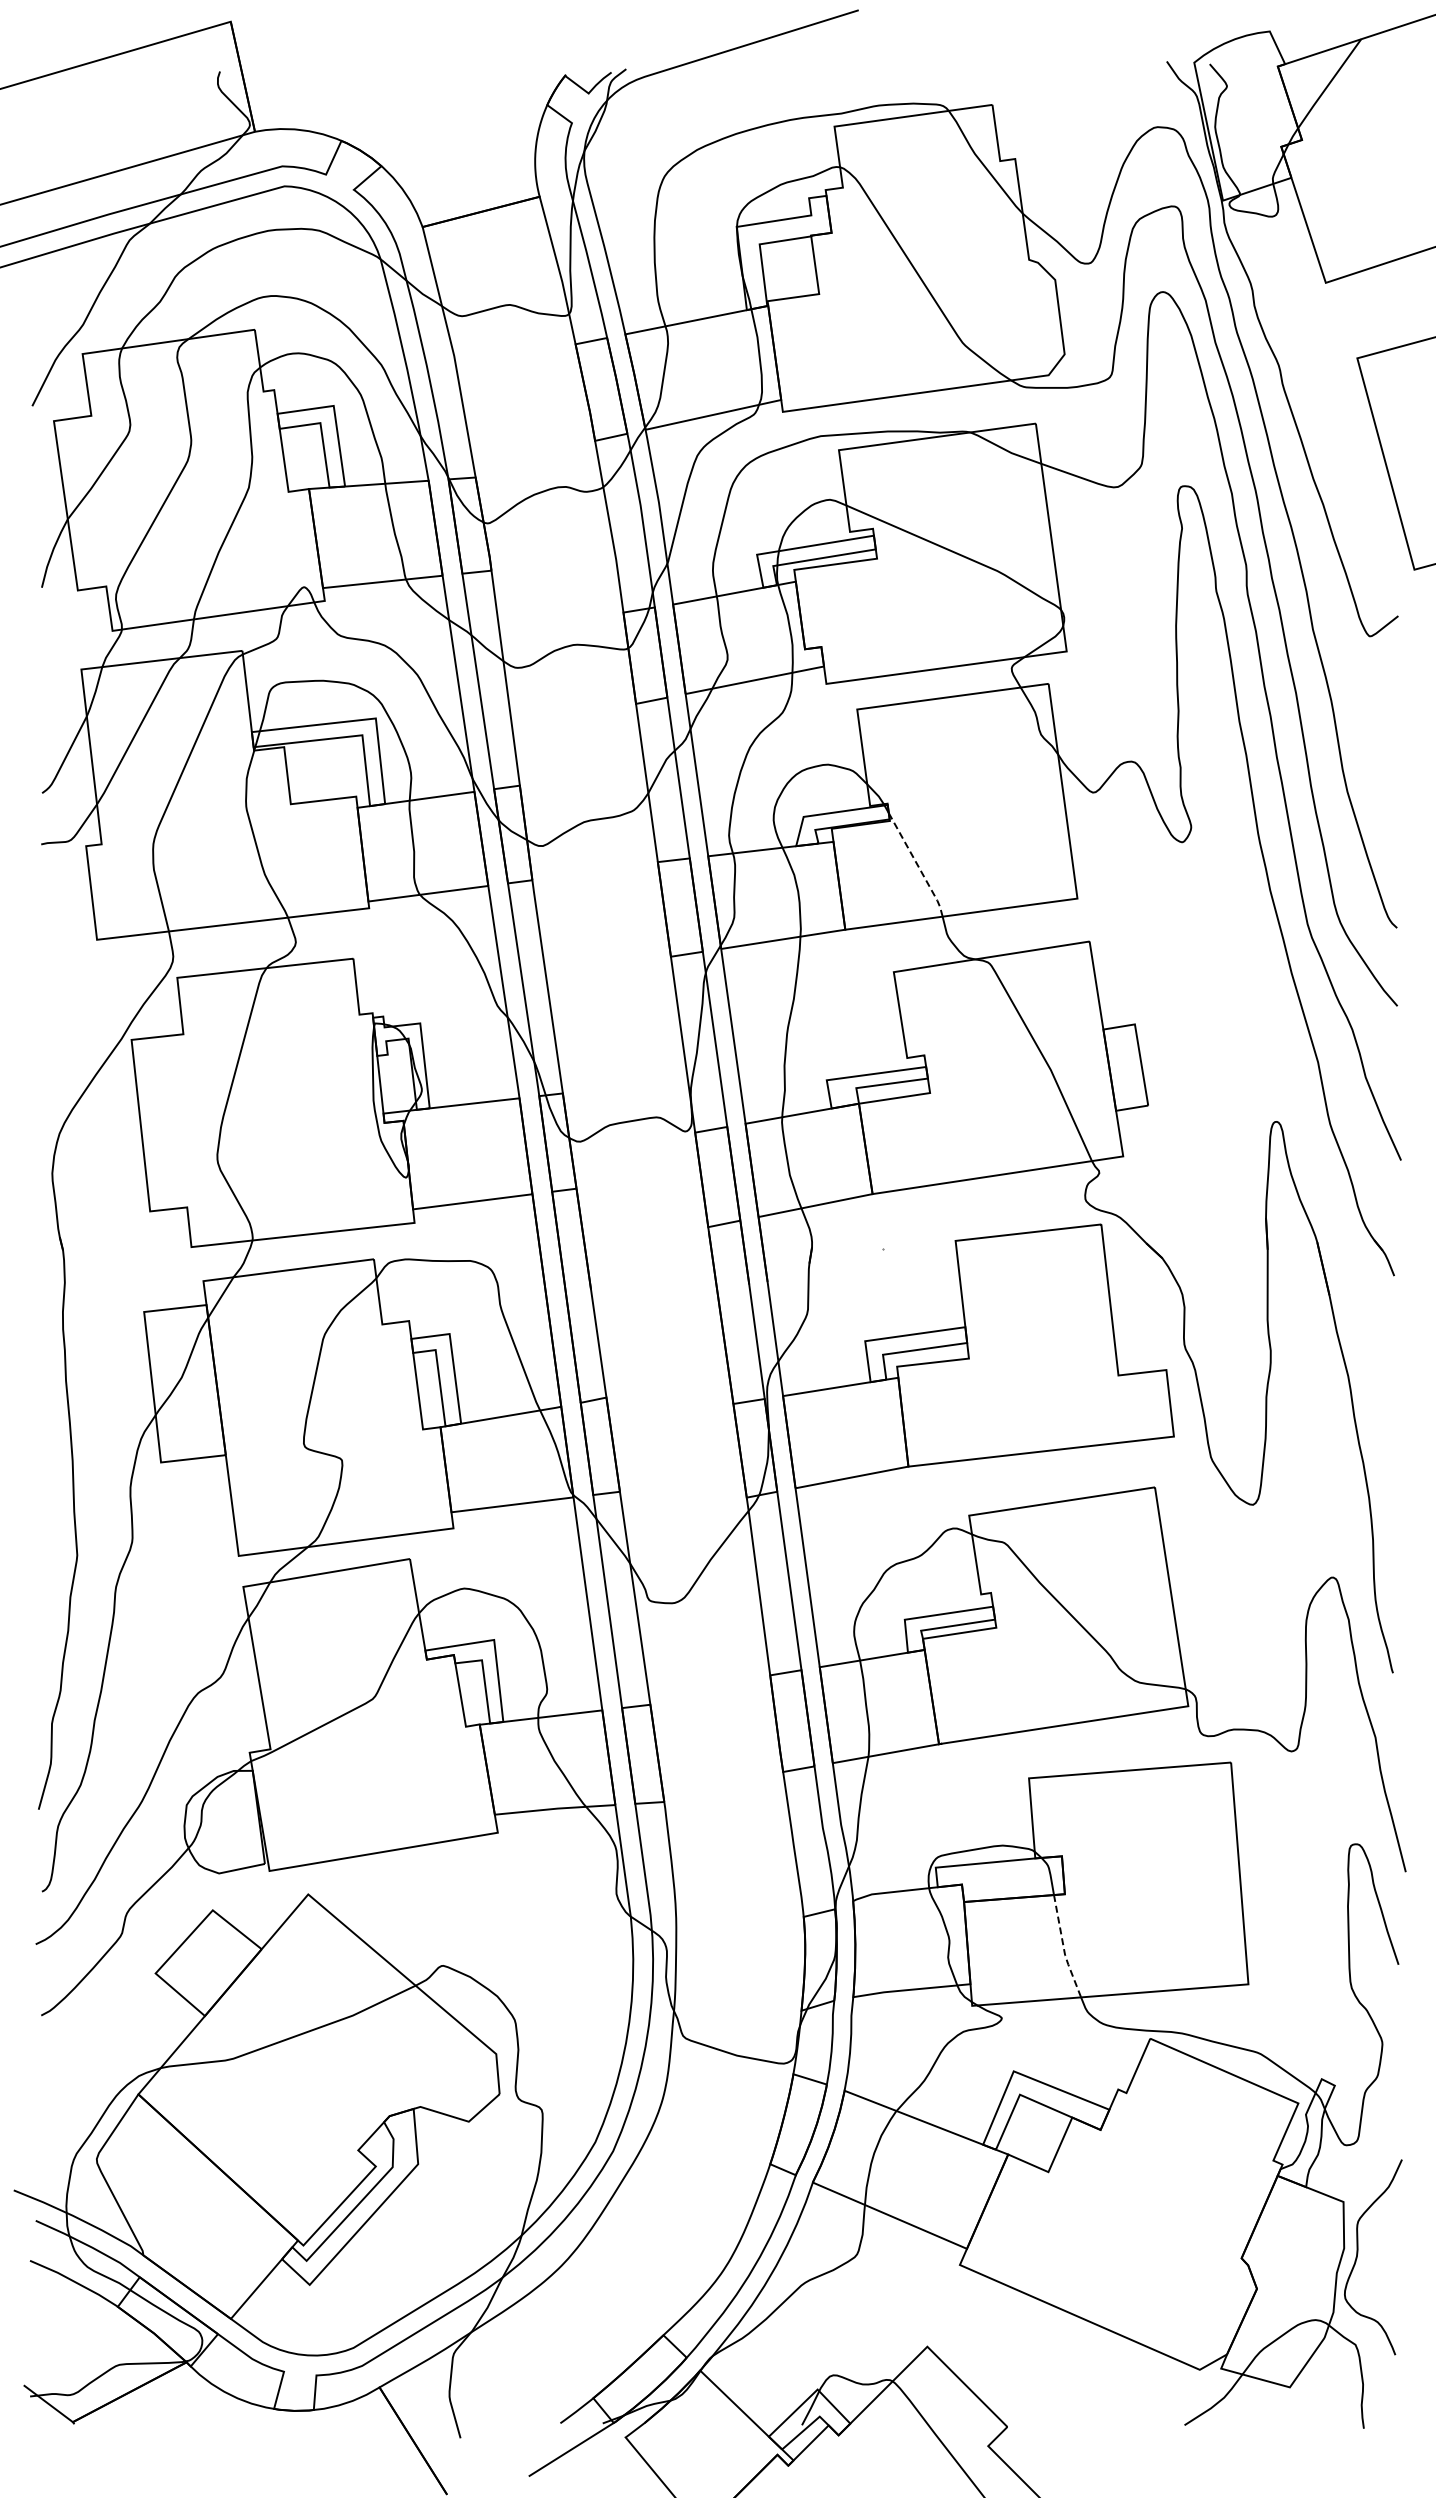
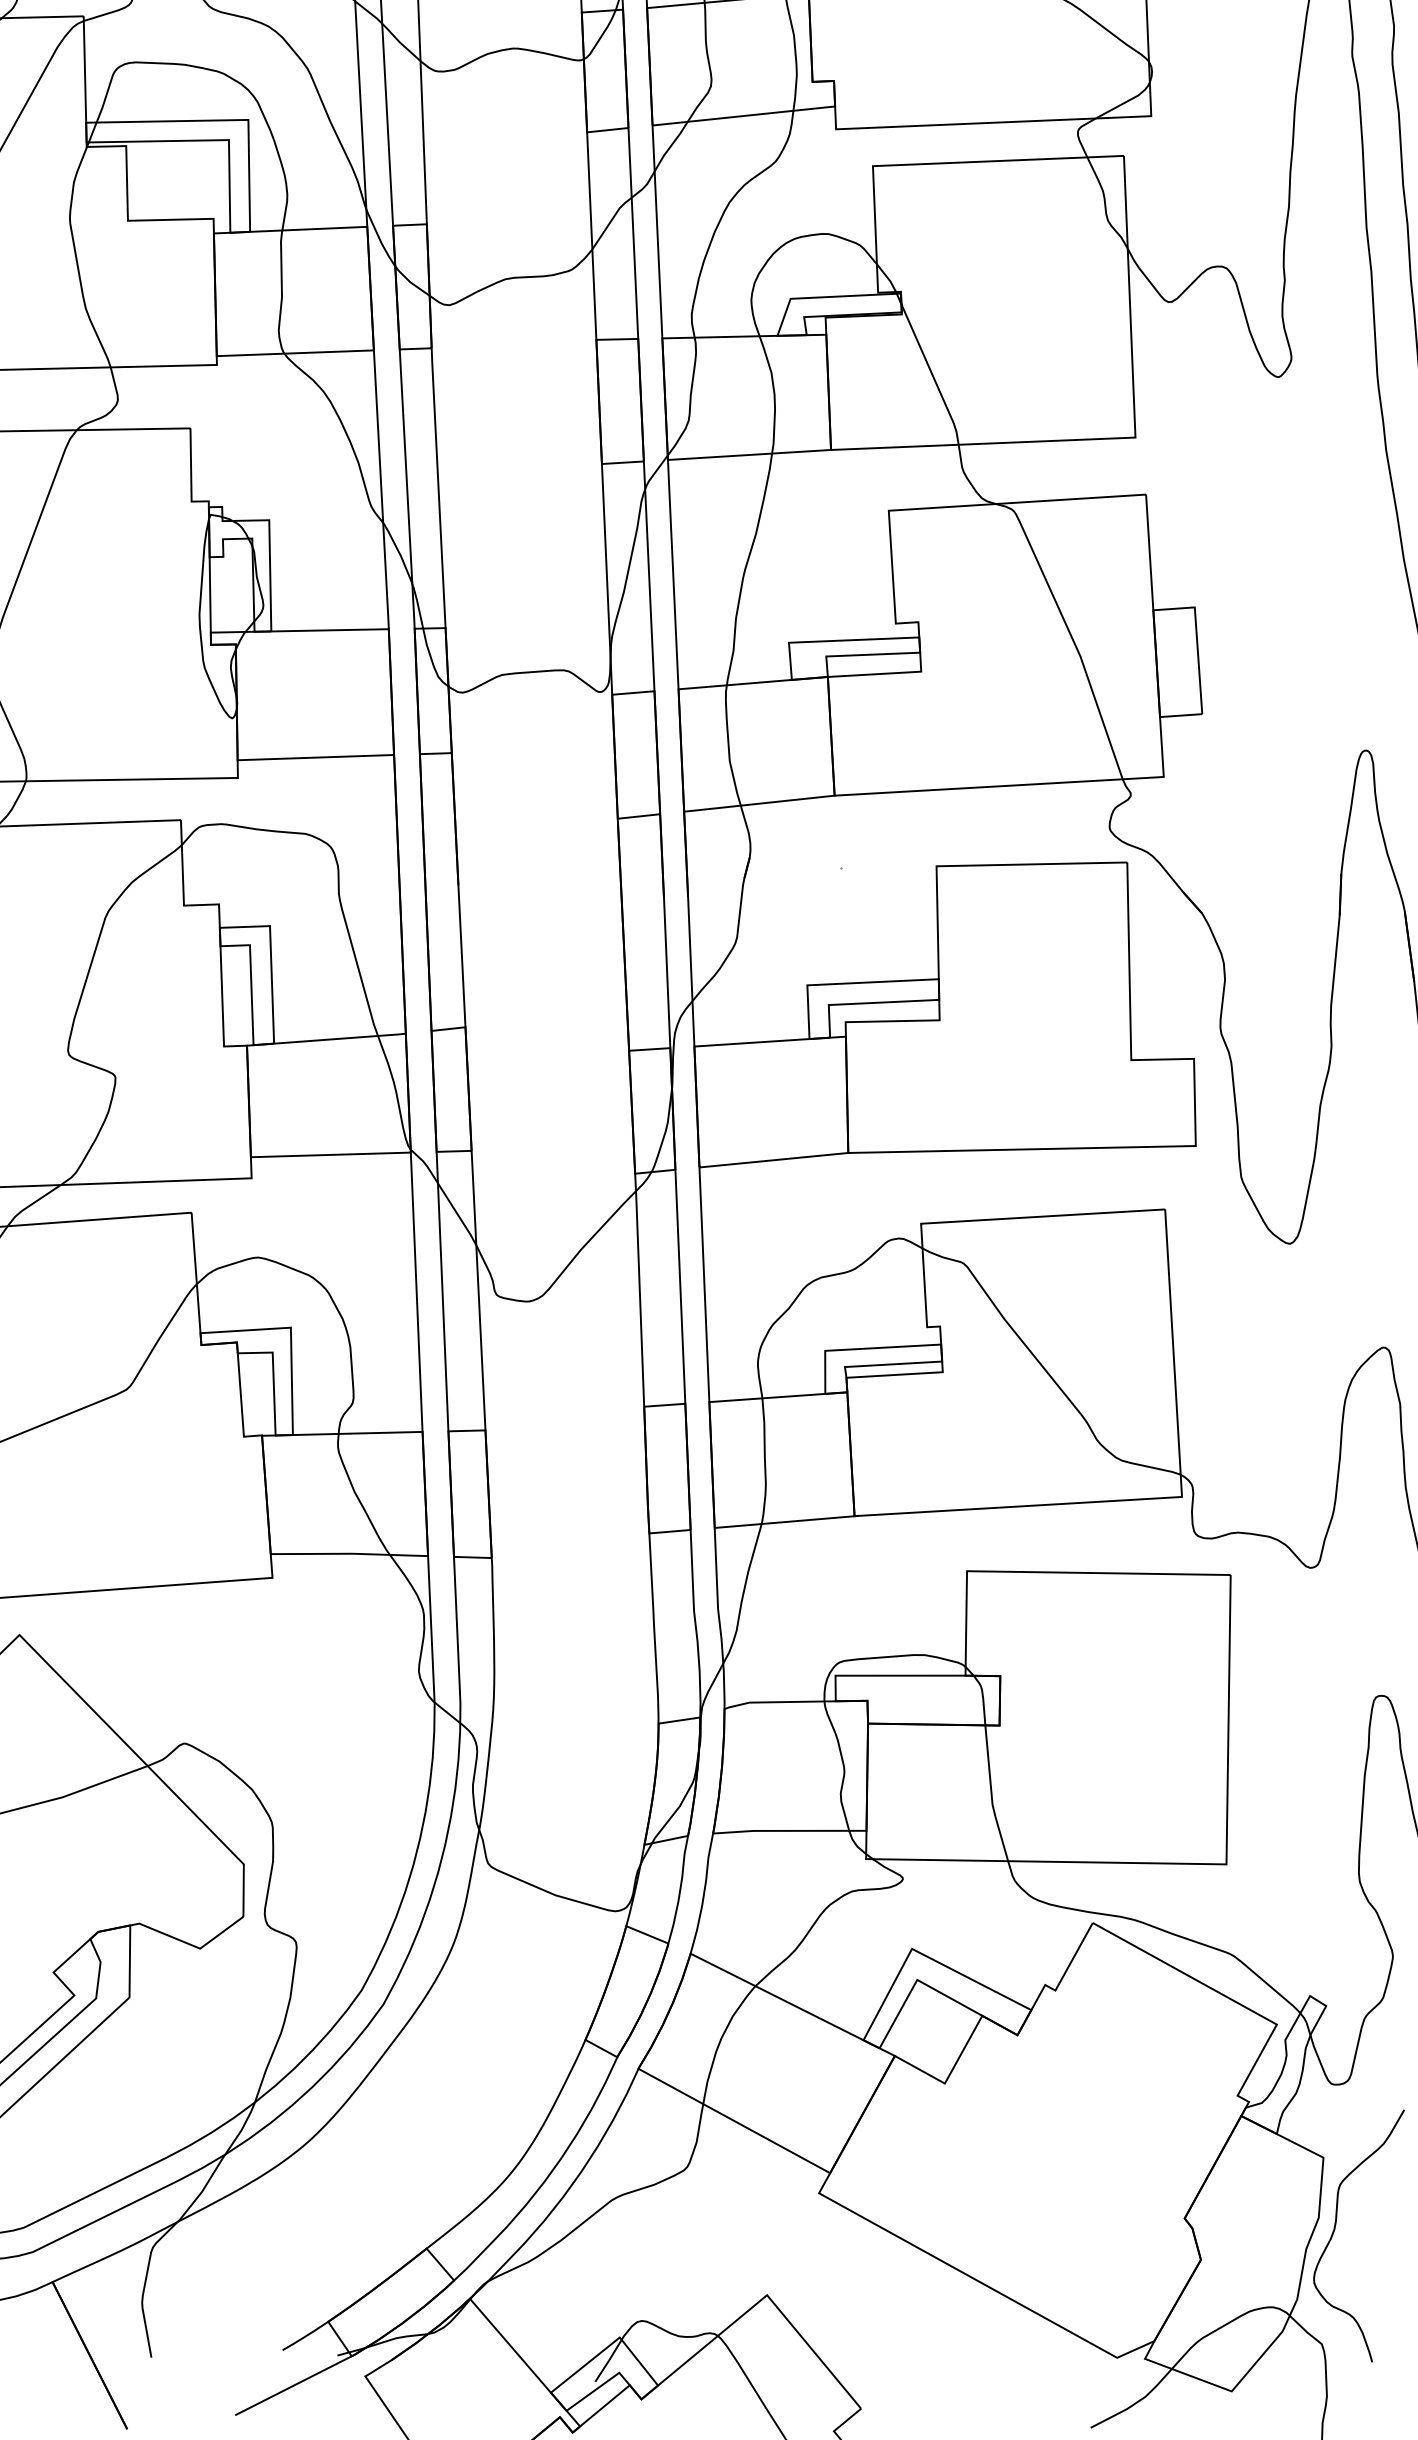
line: (917, 865) -> (932, 375), dashed -> solid
line: (1063, 1948) -> (991, 1795), dashed -> solid

